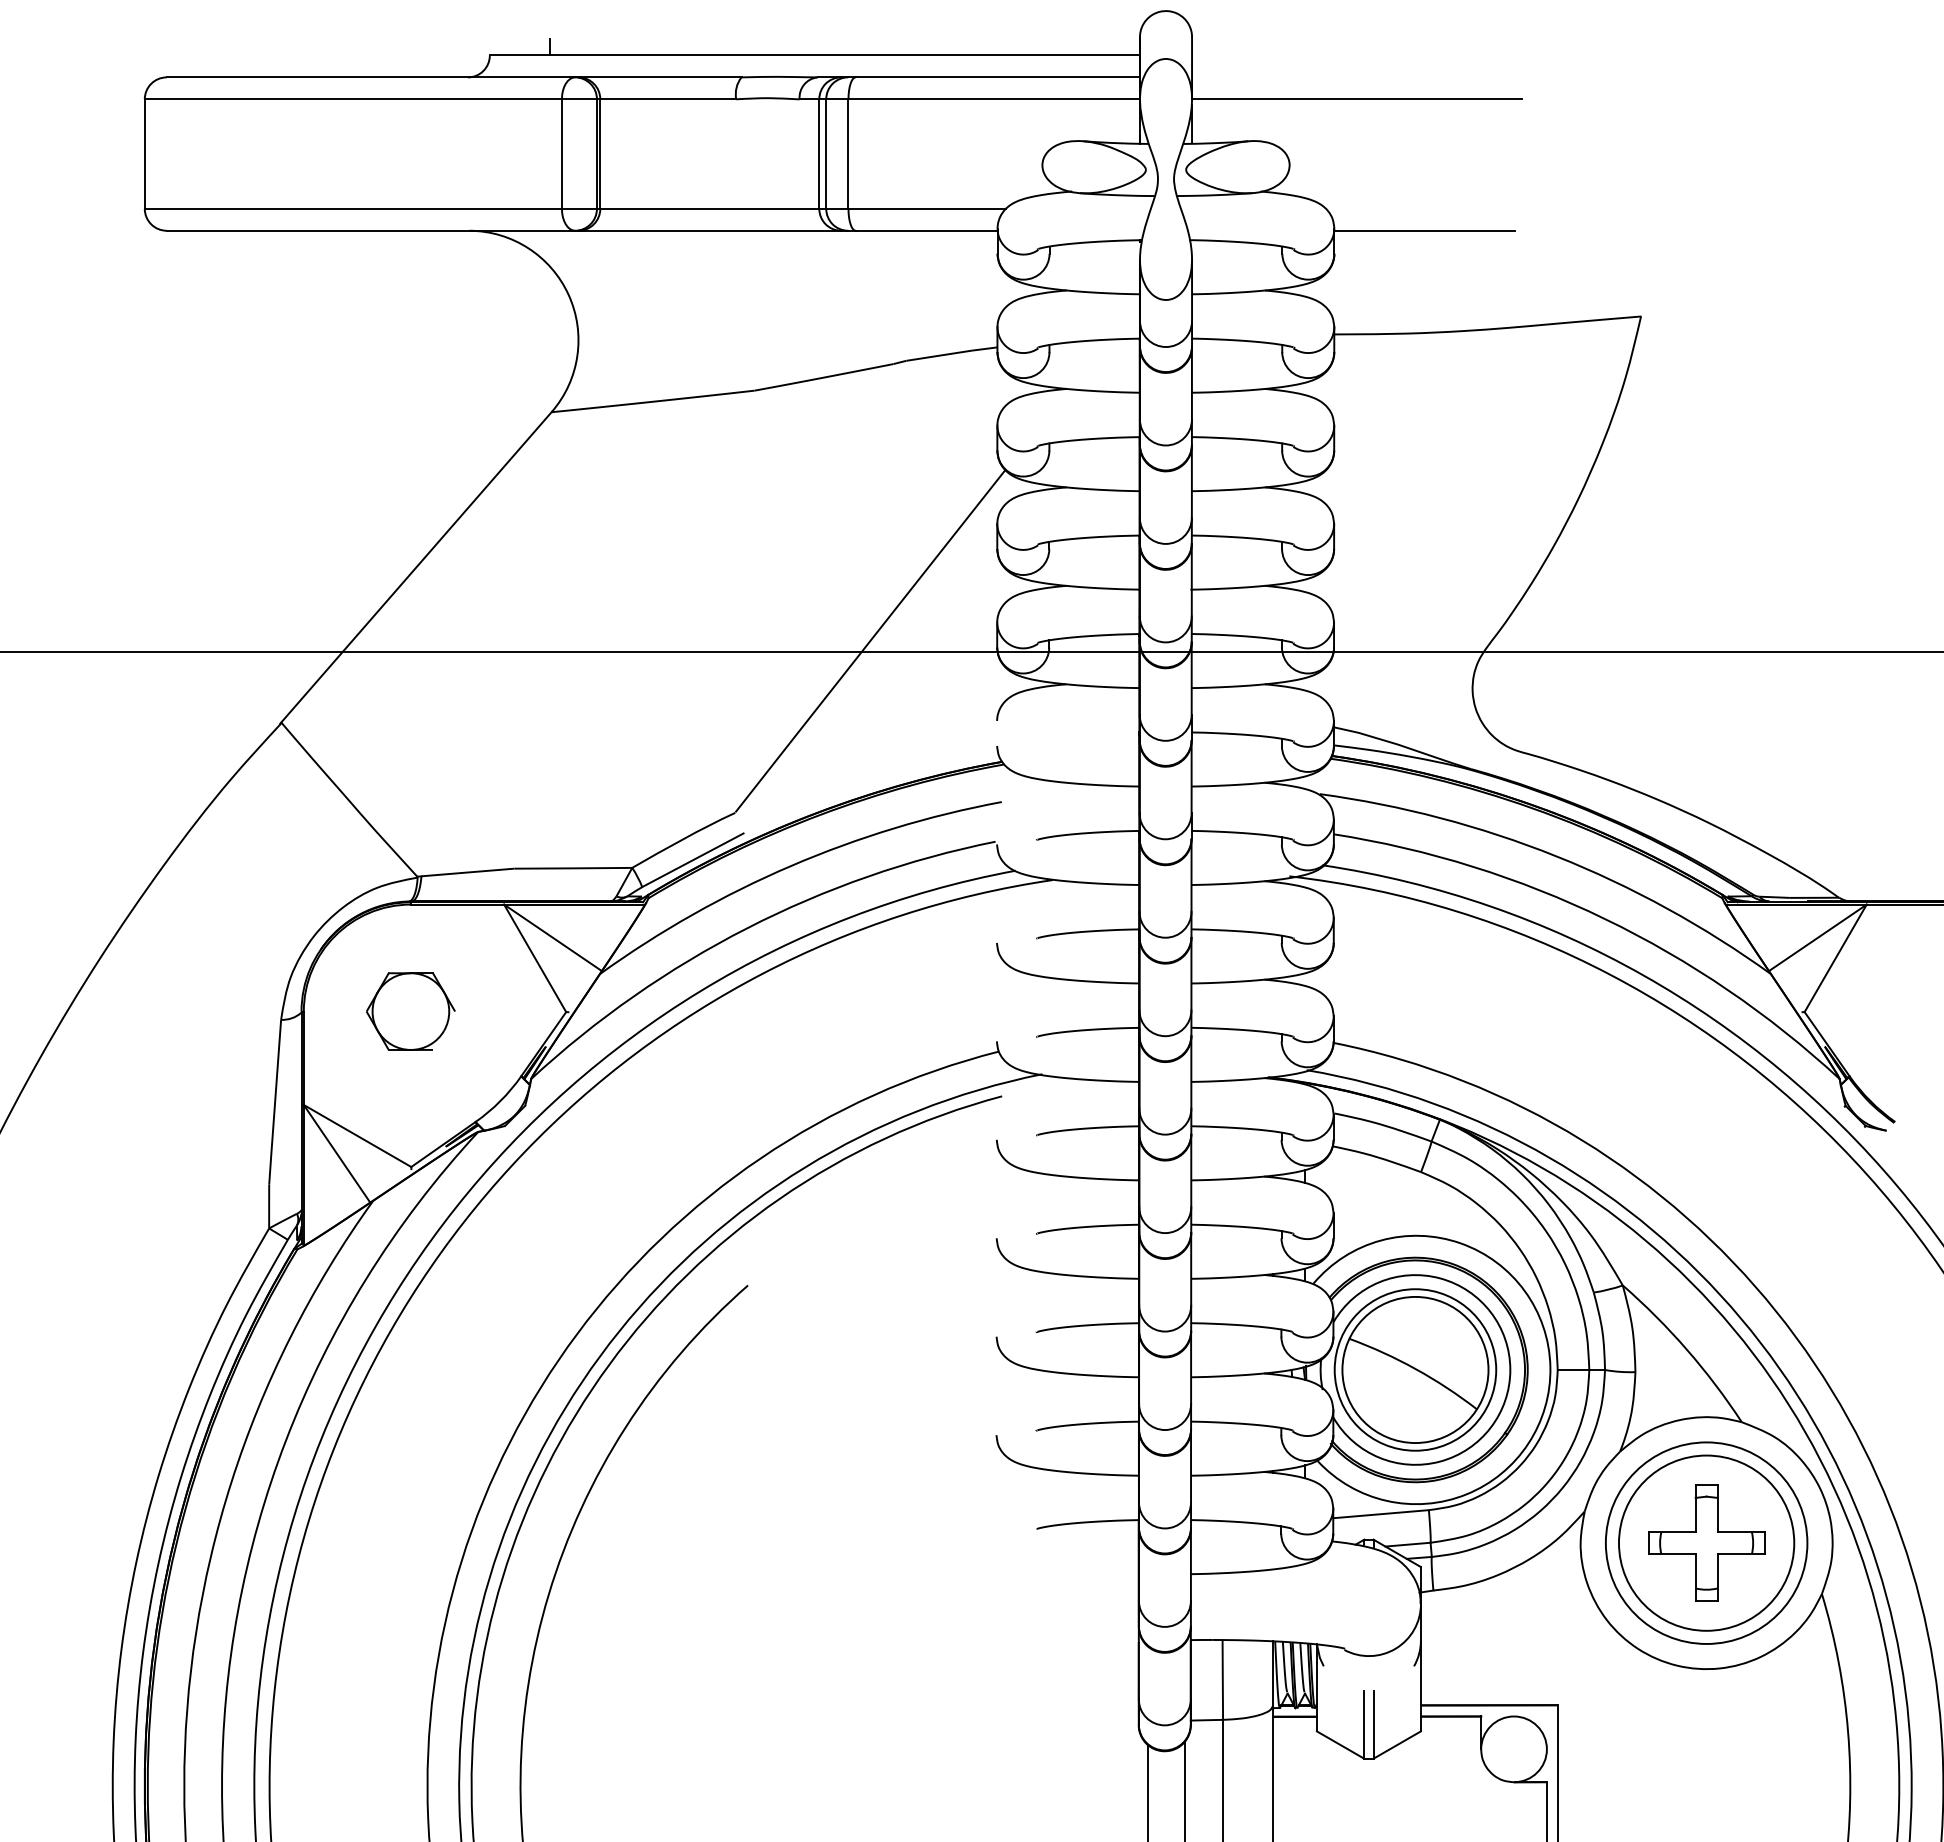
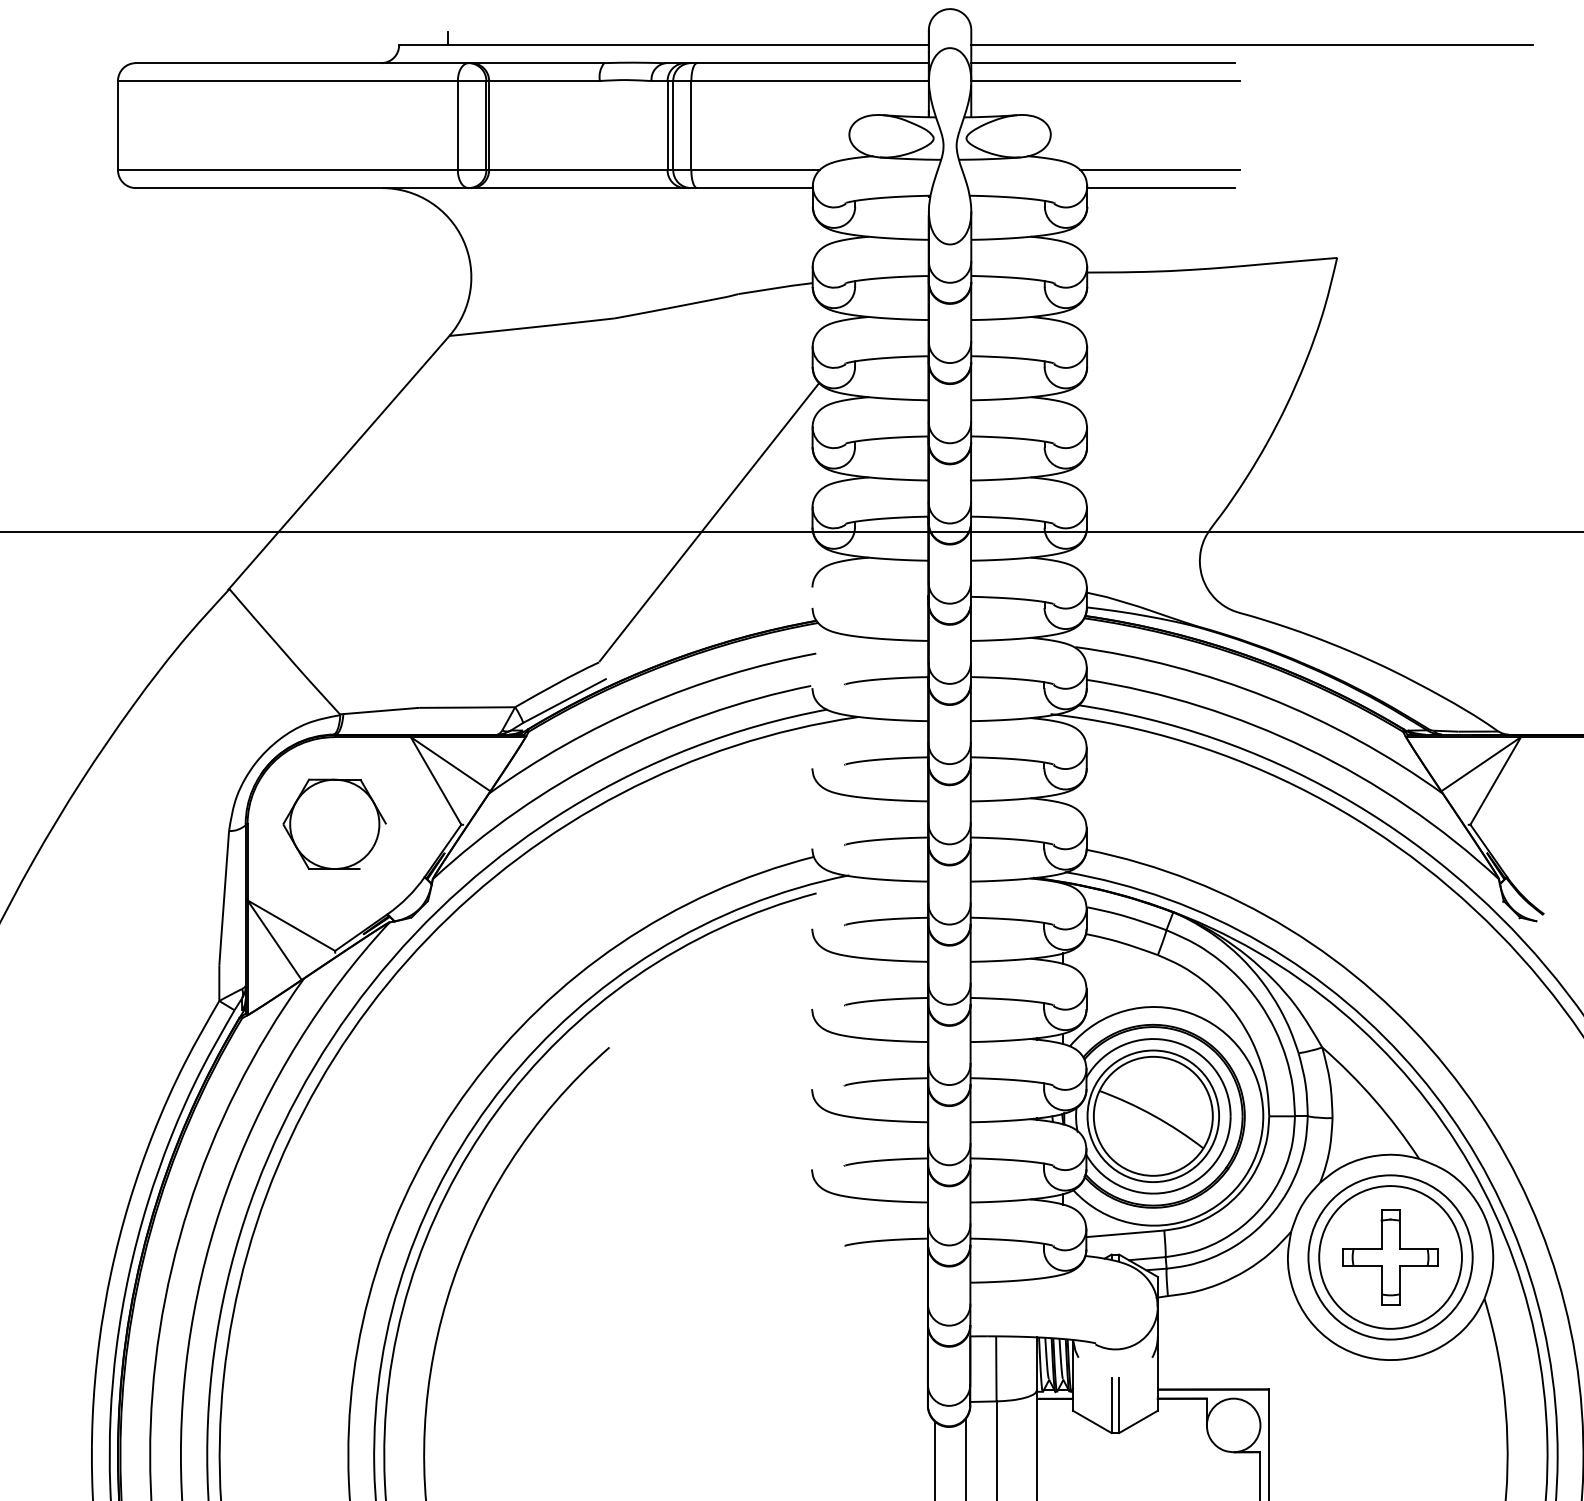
line: (1536, 55) -> (1251, 45), added
line: (1353, 77) -> (1102, 63), added
line: (1423, 208) -> (1159, 169), added
part: (410, 1011) -> (334, 824), size x1.43

